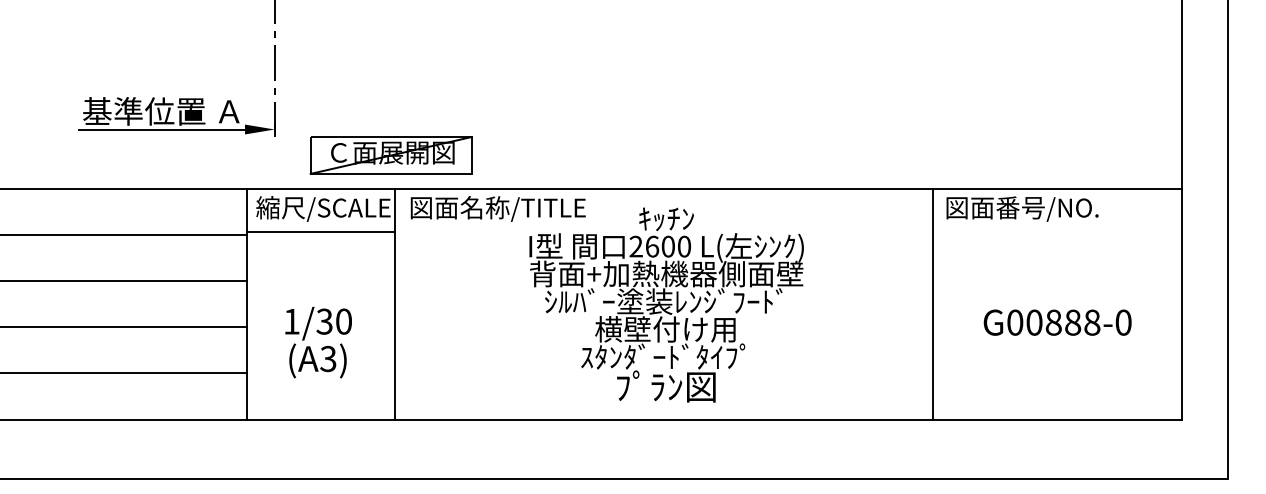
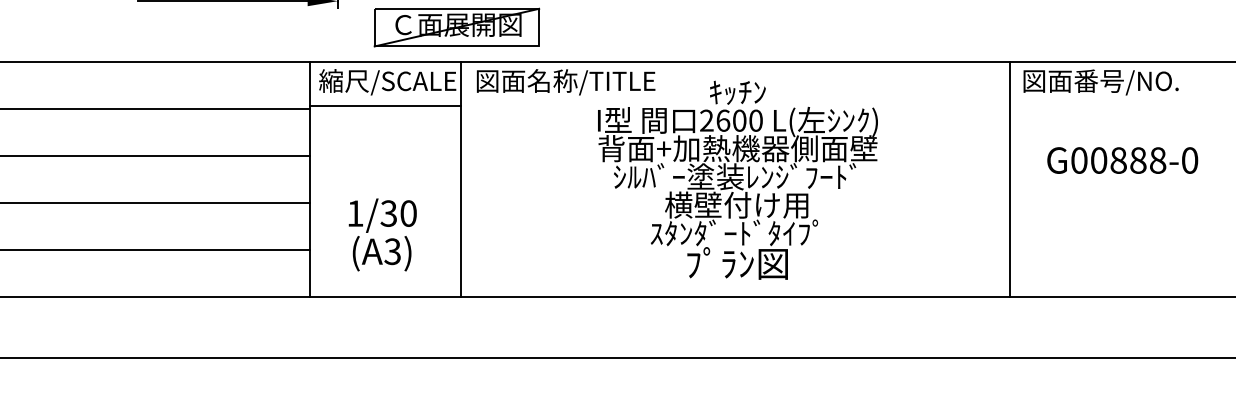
text: (1057, 322) -> (1122, 160), moved
text: (318, 342) -> (382, 234), moved

